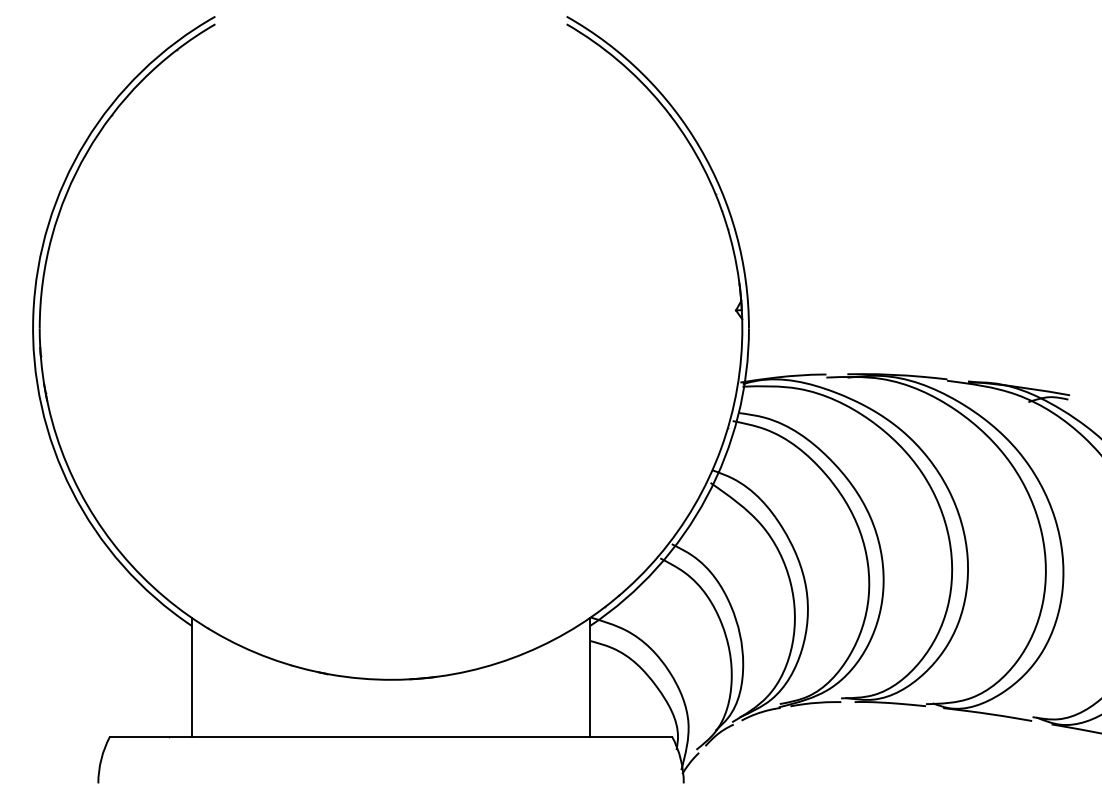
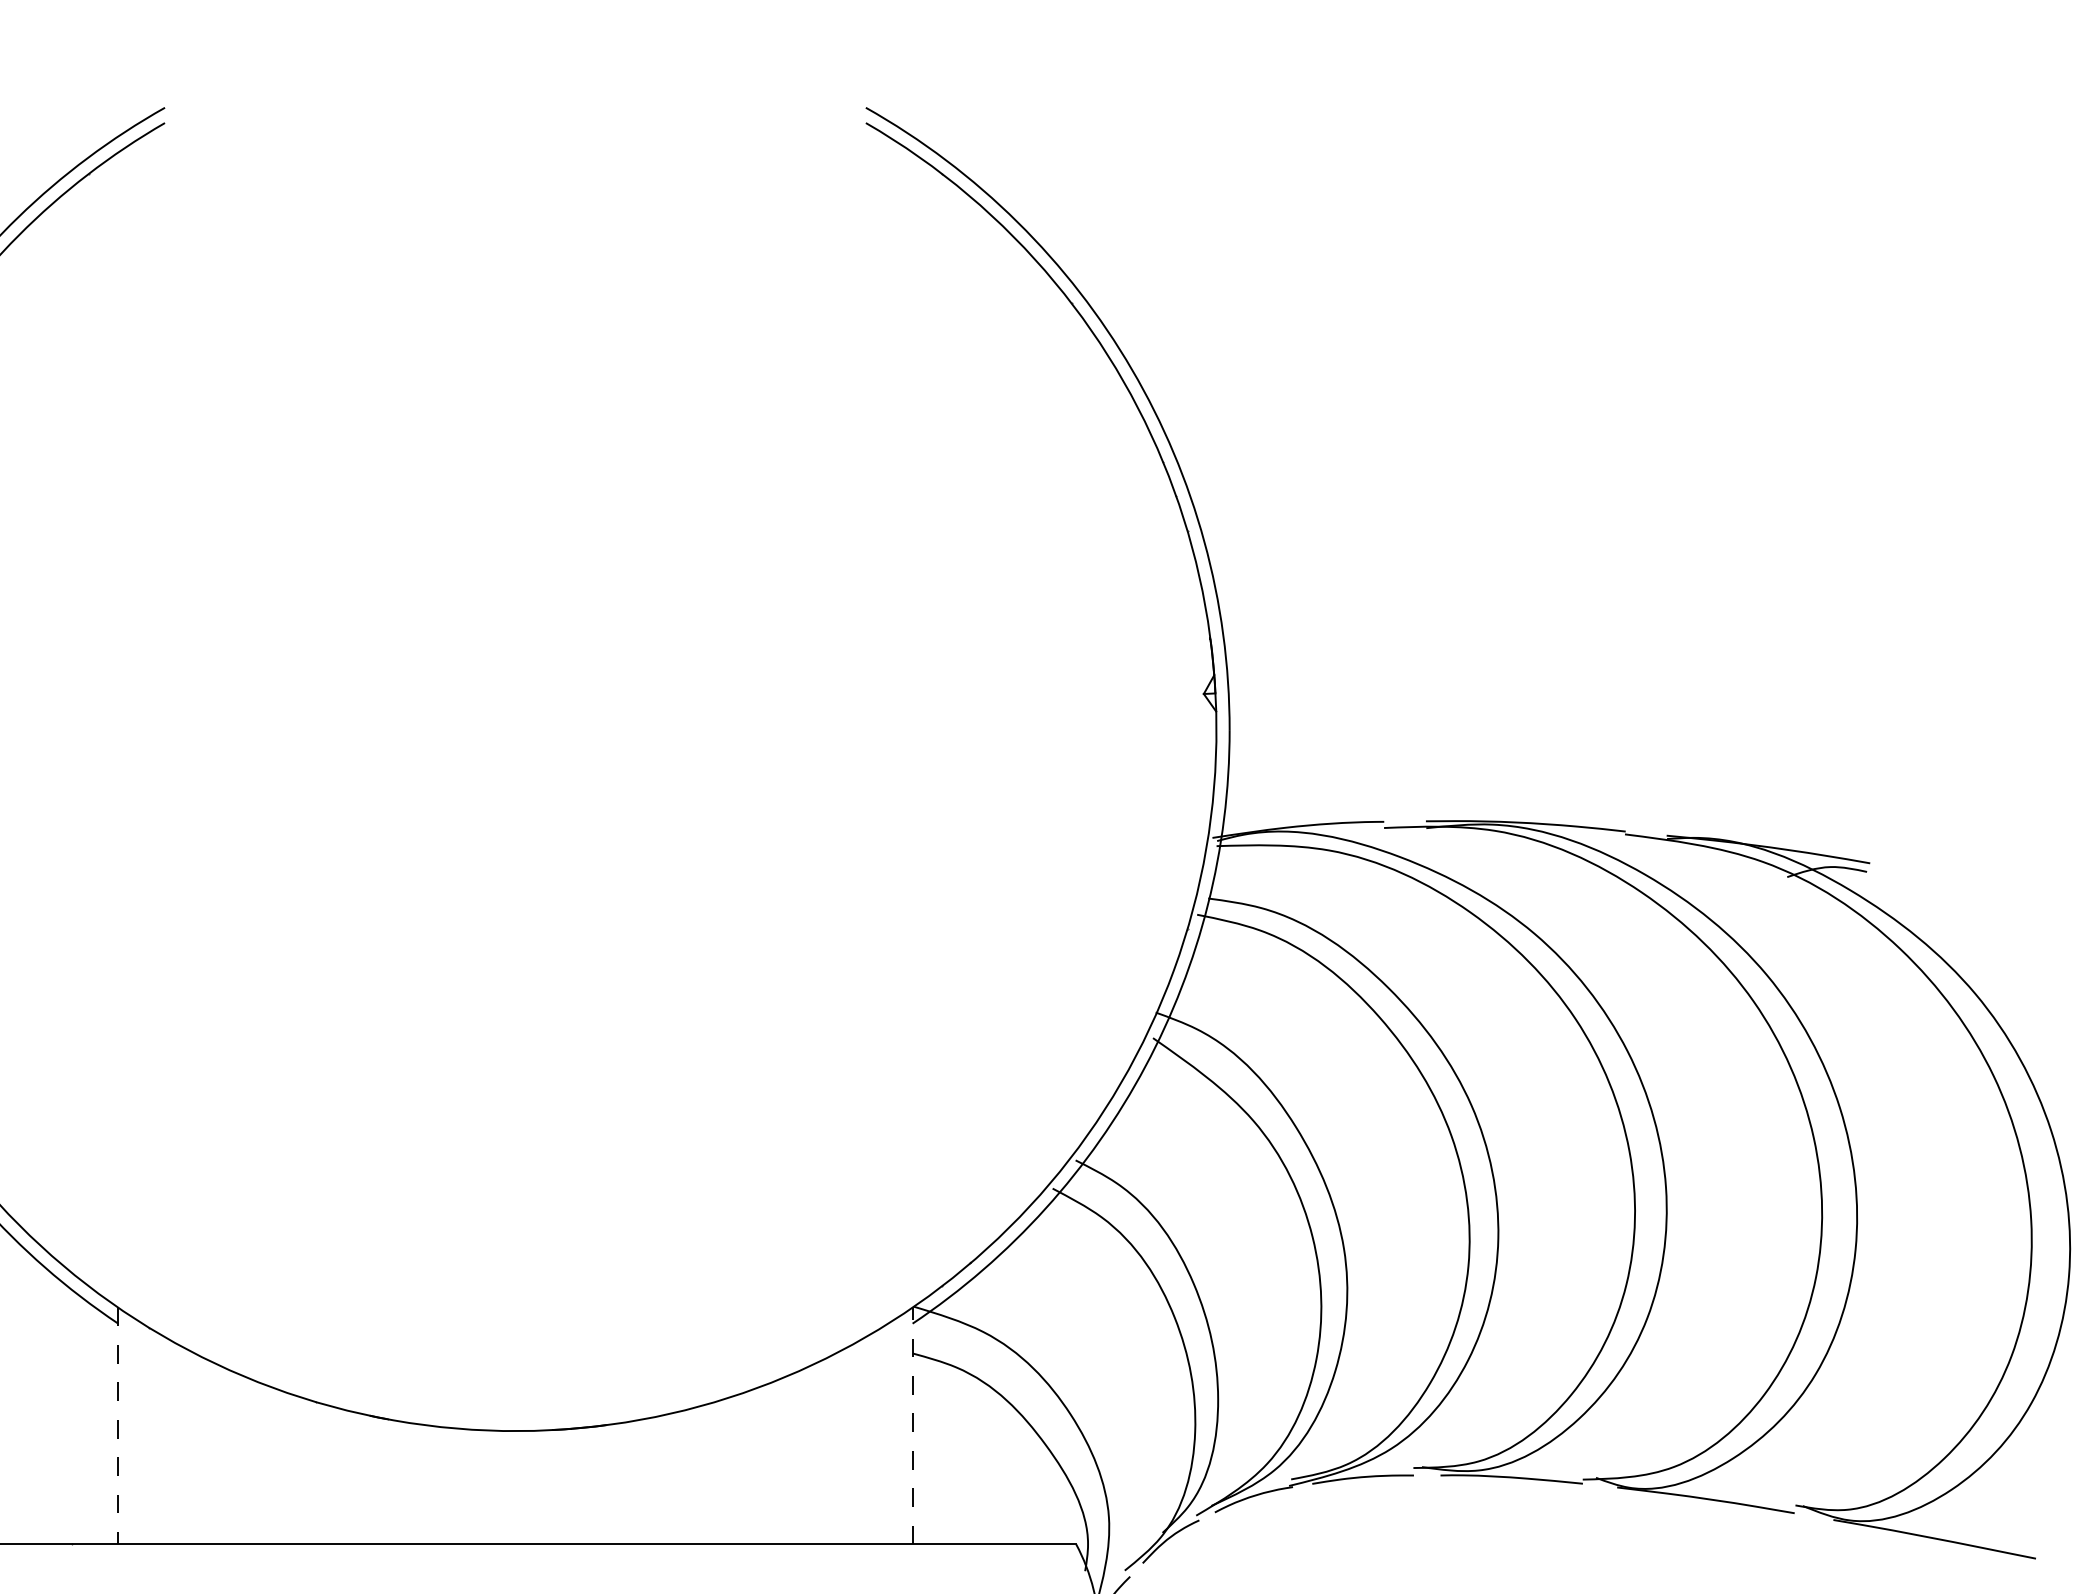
line: (590, 676) -> (913, 1424), solid -> dashed
line: (191, 677) -> (117, 1426), solid -> dashed

